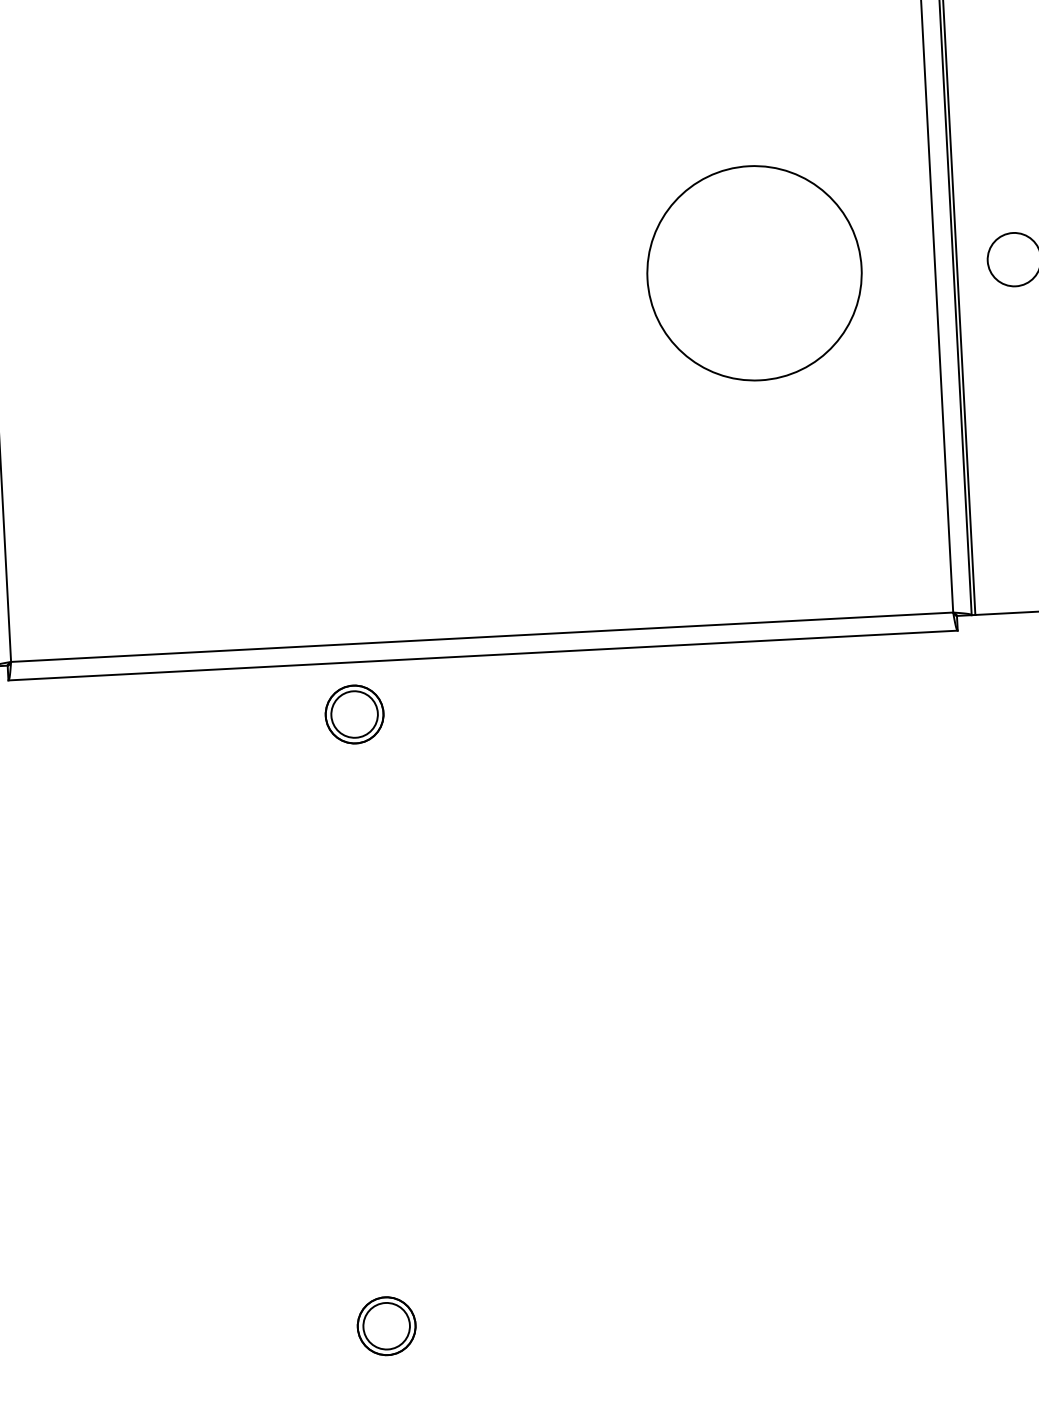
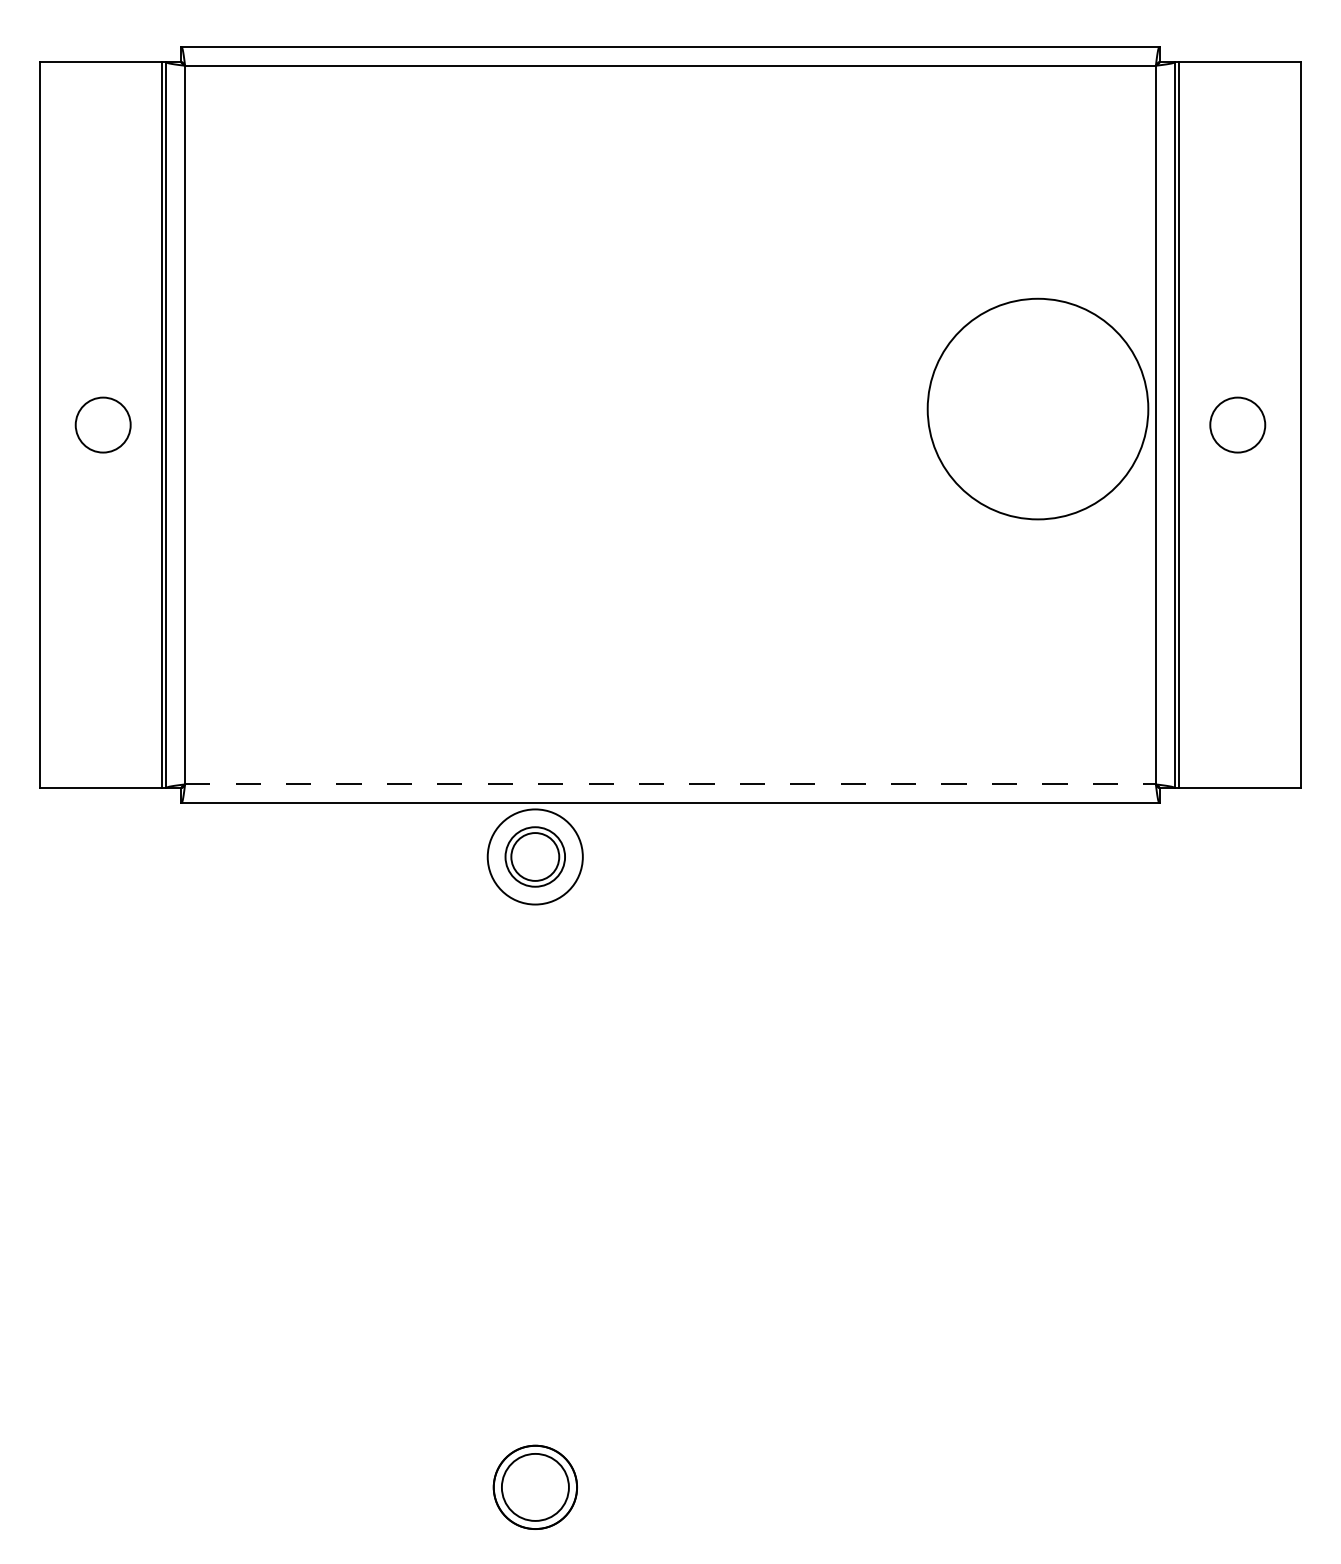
circle: (754, 272) -> (1037, 408), moved
line: (482, 637) -> (670, 784), solid -> dashed
circle: (354, 714) -> (535, 856), size x1.6
part: (385, 1325) -> (534, 1486), size x1.4

